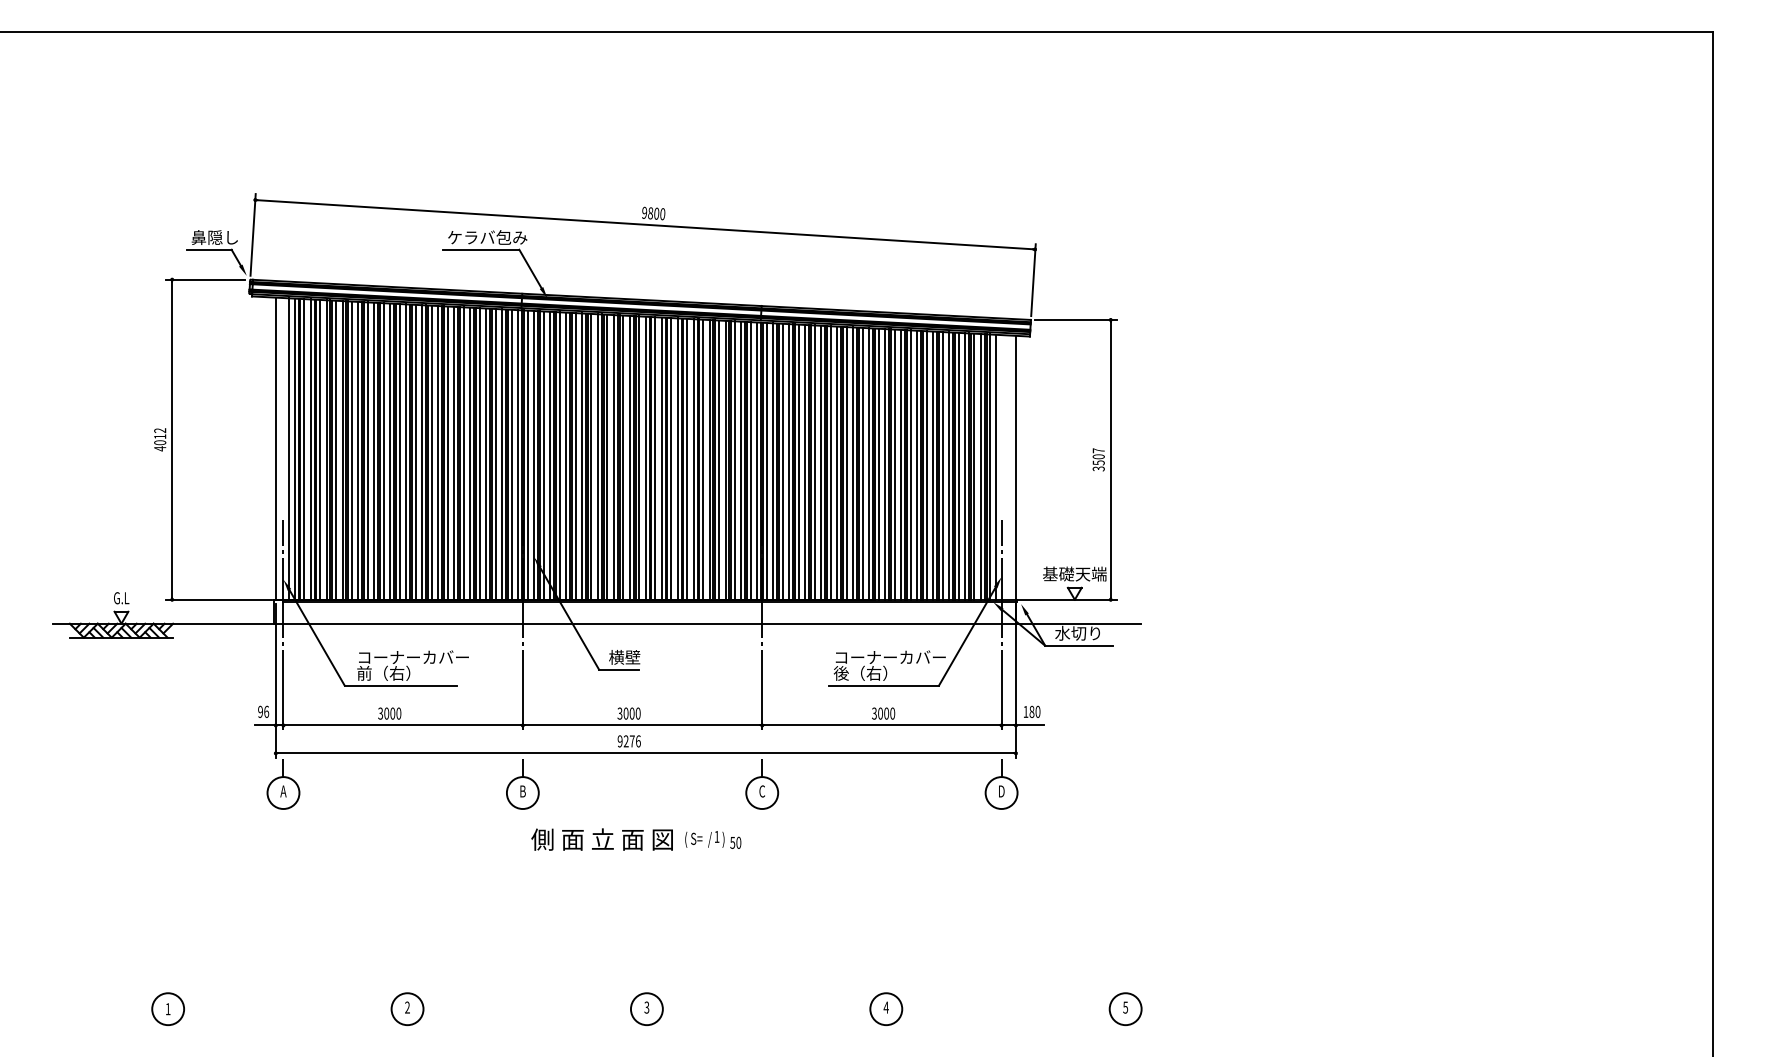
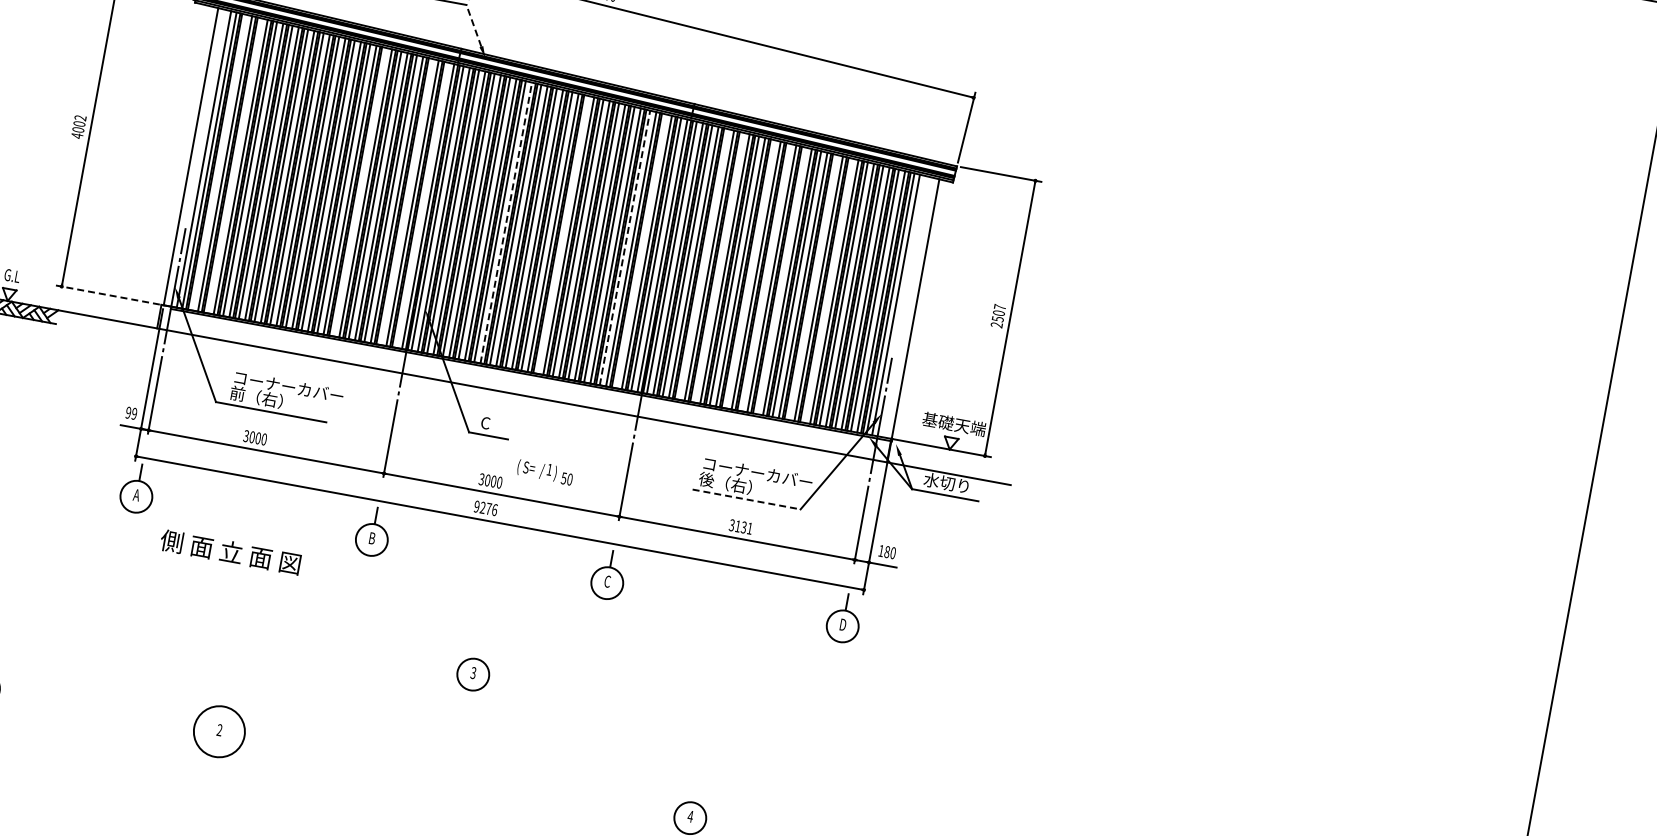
line: (530, 268) -> (474, 25), solid -> dashed
text: (160, 436) -> (79, 123), 4012 -> 4002
line: (304, 449) -> (219, 162), removed
line: (320, 449) -> (234, 165), removed
line: (447, 452) -> (359, 191), removed
line: (495, 454) -> (406, 202), removed
line: (511, 454) -> (421, 204), removed
line: (597, 457) -> (505, 223), solid -> dashed
line: (655, 458) -> (562, 234), removed
line: (719, 460) -> (625, 248), solid -> dashed
line: (735, 460) -> (641, 251), removed
line: (798, 461) -> (702, 263), removed
line: (814, 462) -> (718, 267), removed
line: (846, 463) -> (749, 274), removed
line: (862, 463) -> (765, 277), removed
line: (878, 463) -> (781, 280), removed
line: (910, 464) -> (812, 286), removed
line: (926, 465) -> (827, 290), removed
text: (1098, 468) -> (996, 324), 3507 -> 2507
line: (219, 599) -> (108, 294), solid -> dashed
text: (624, 657) -> (496, 425), 横壁 -> C
line: (884, 685) -> (746, 499), solid -> dashed
text: (266, 711) -> (134, 413), 96 -> 99
text: (886, 713) -> (743, 527), 3000 -> 3131
text: (601, 839) -> (229, 552), moved
text: (713, 839) -> (545, 471), moved
part: (646, 1008) -> (472, 673), moved
circle: (407, 1009) -> (219, 732), size x1.6

